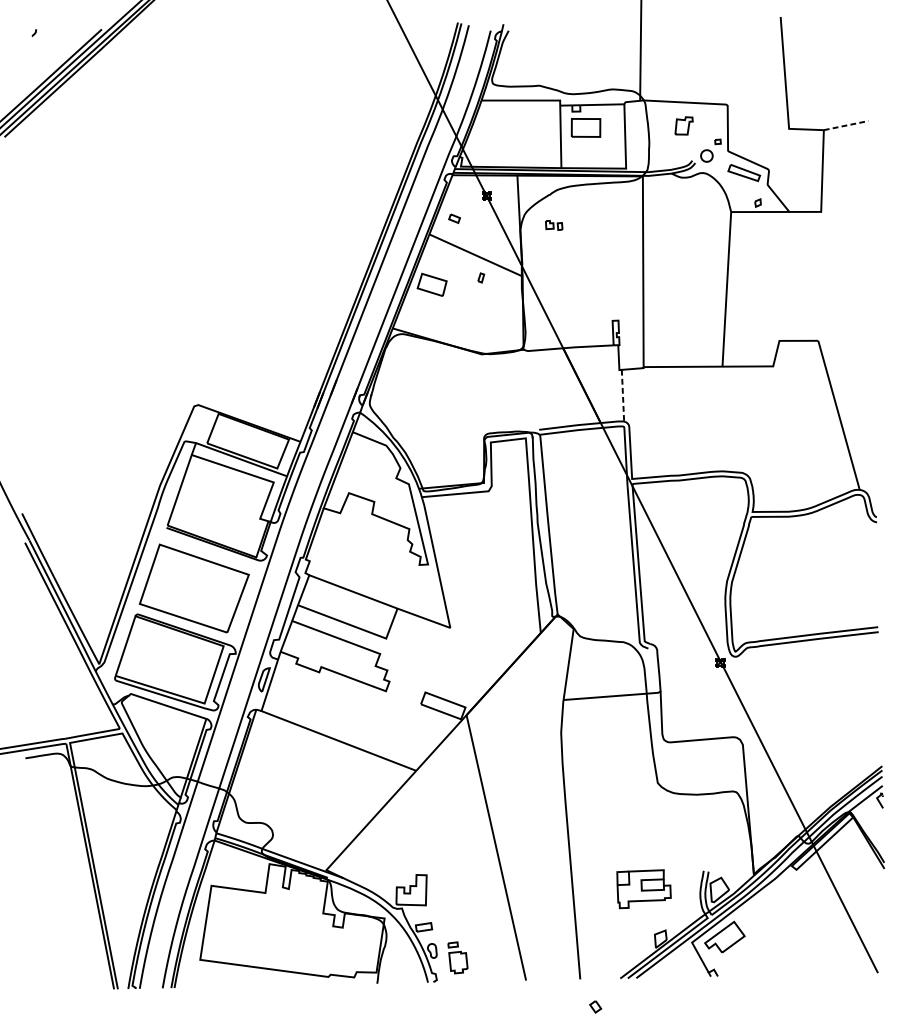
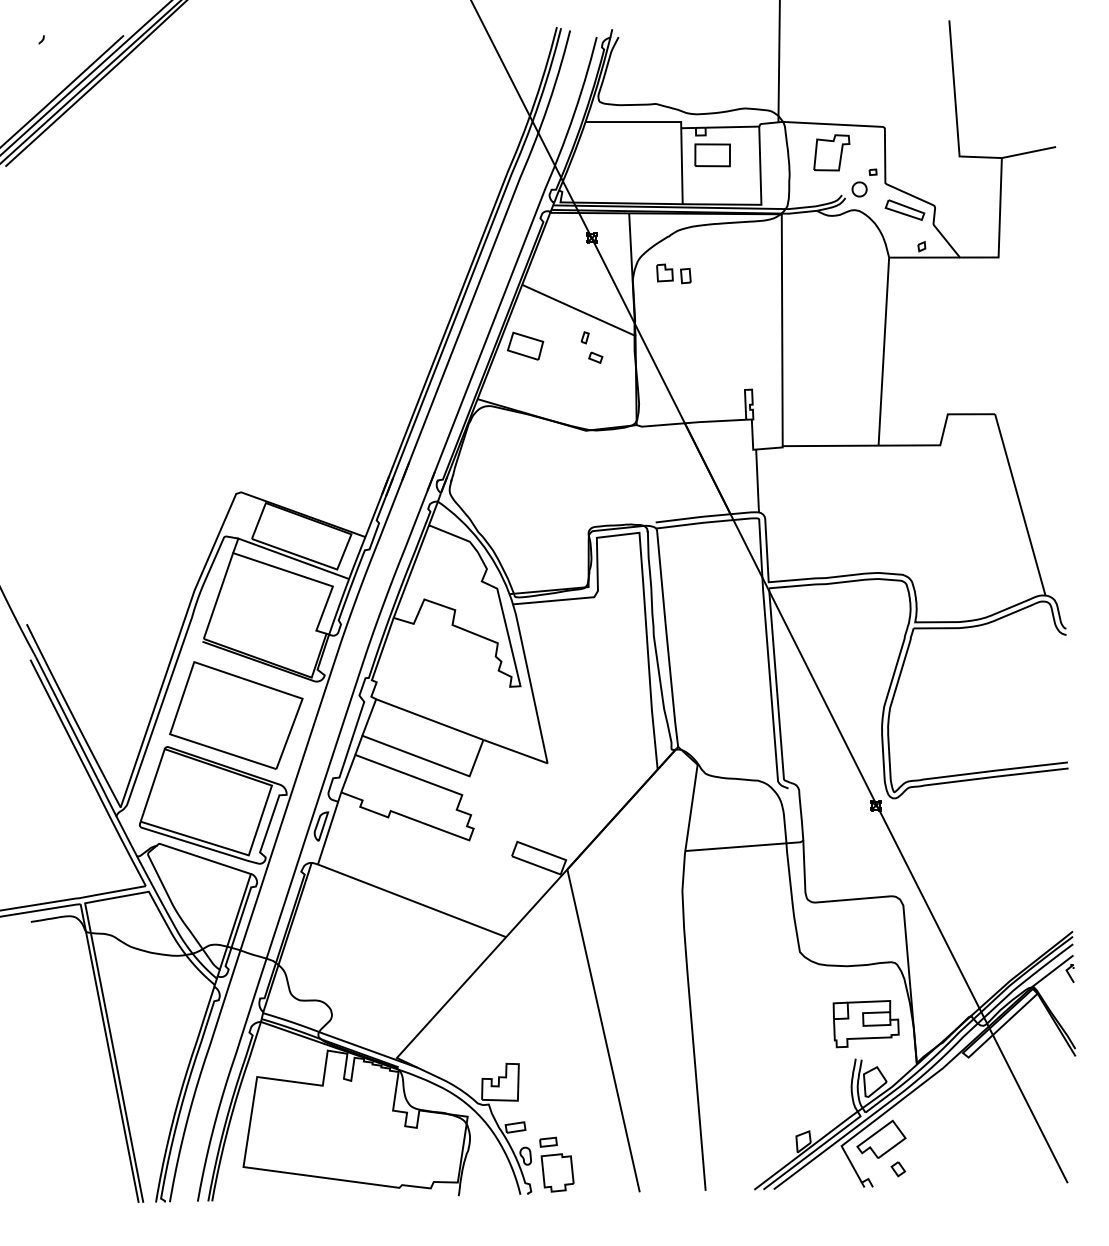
part: (683, 125) -> (831, 152), size x1.67
line: (845, 125) -> (1028, 152), dashed -> solid
part: (454, 218) -> (595, 357), moved
part: (553, 225) -> (673, 273), size x1.67
line: (622, 396) -> (757, 481), dashed -> solid
part: (643, 889) -> (865, 1024), moved
part: (457, 957) -> (556, 1164), size x1.43
part: (595, 1007) -> (898, 1169), moved

